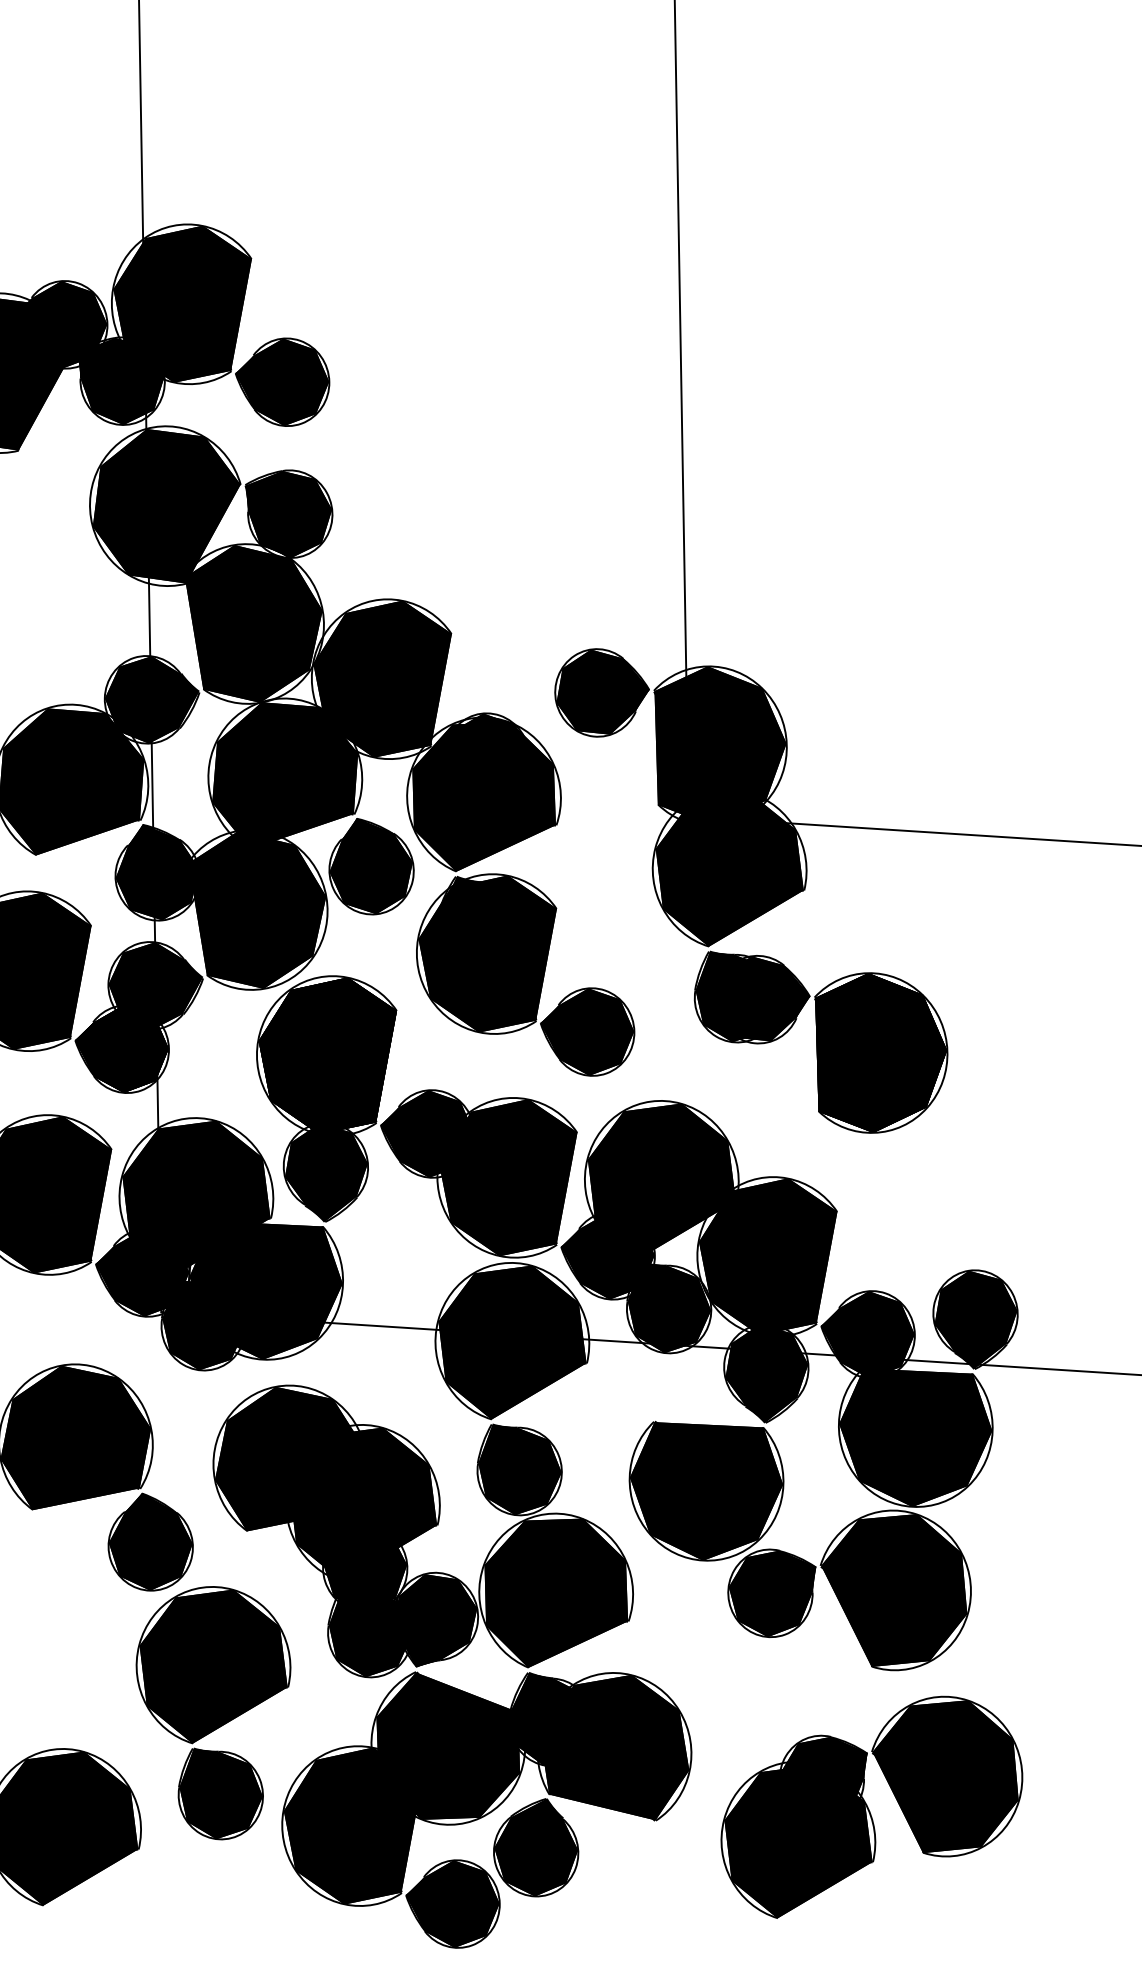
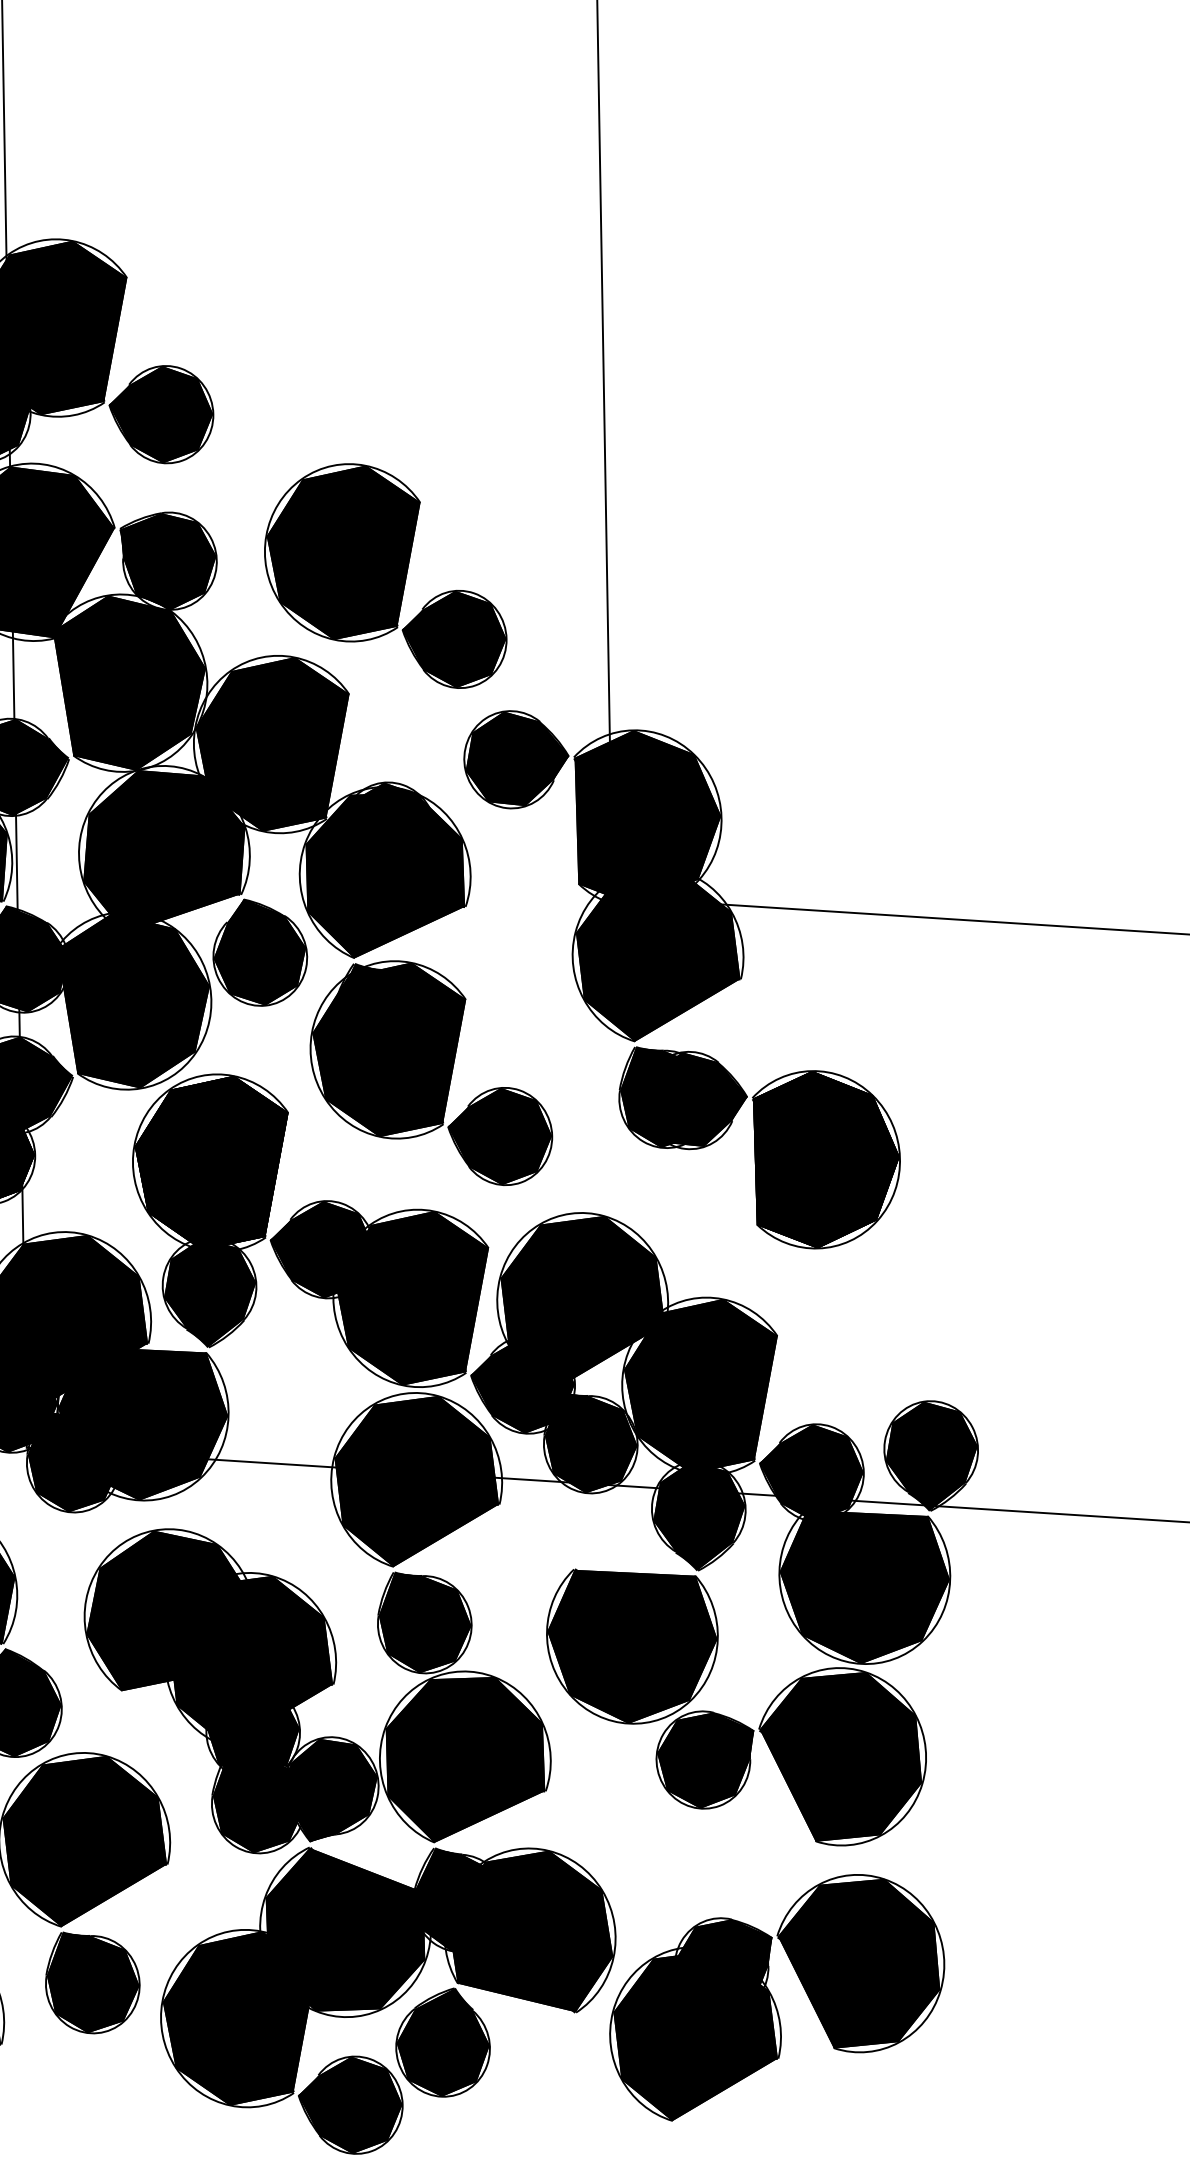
part: (484, 527) -> (385, 575), added
part: (871, 1806) -> (776, 1996), moved

